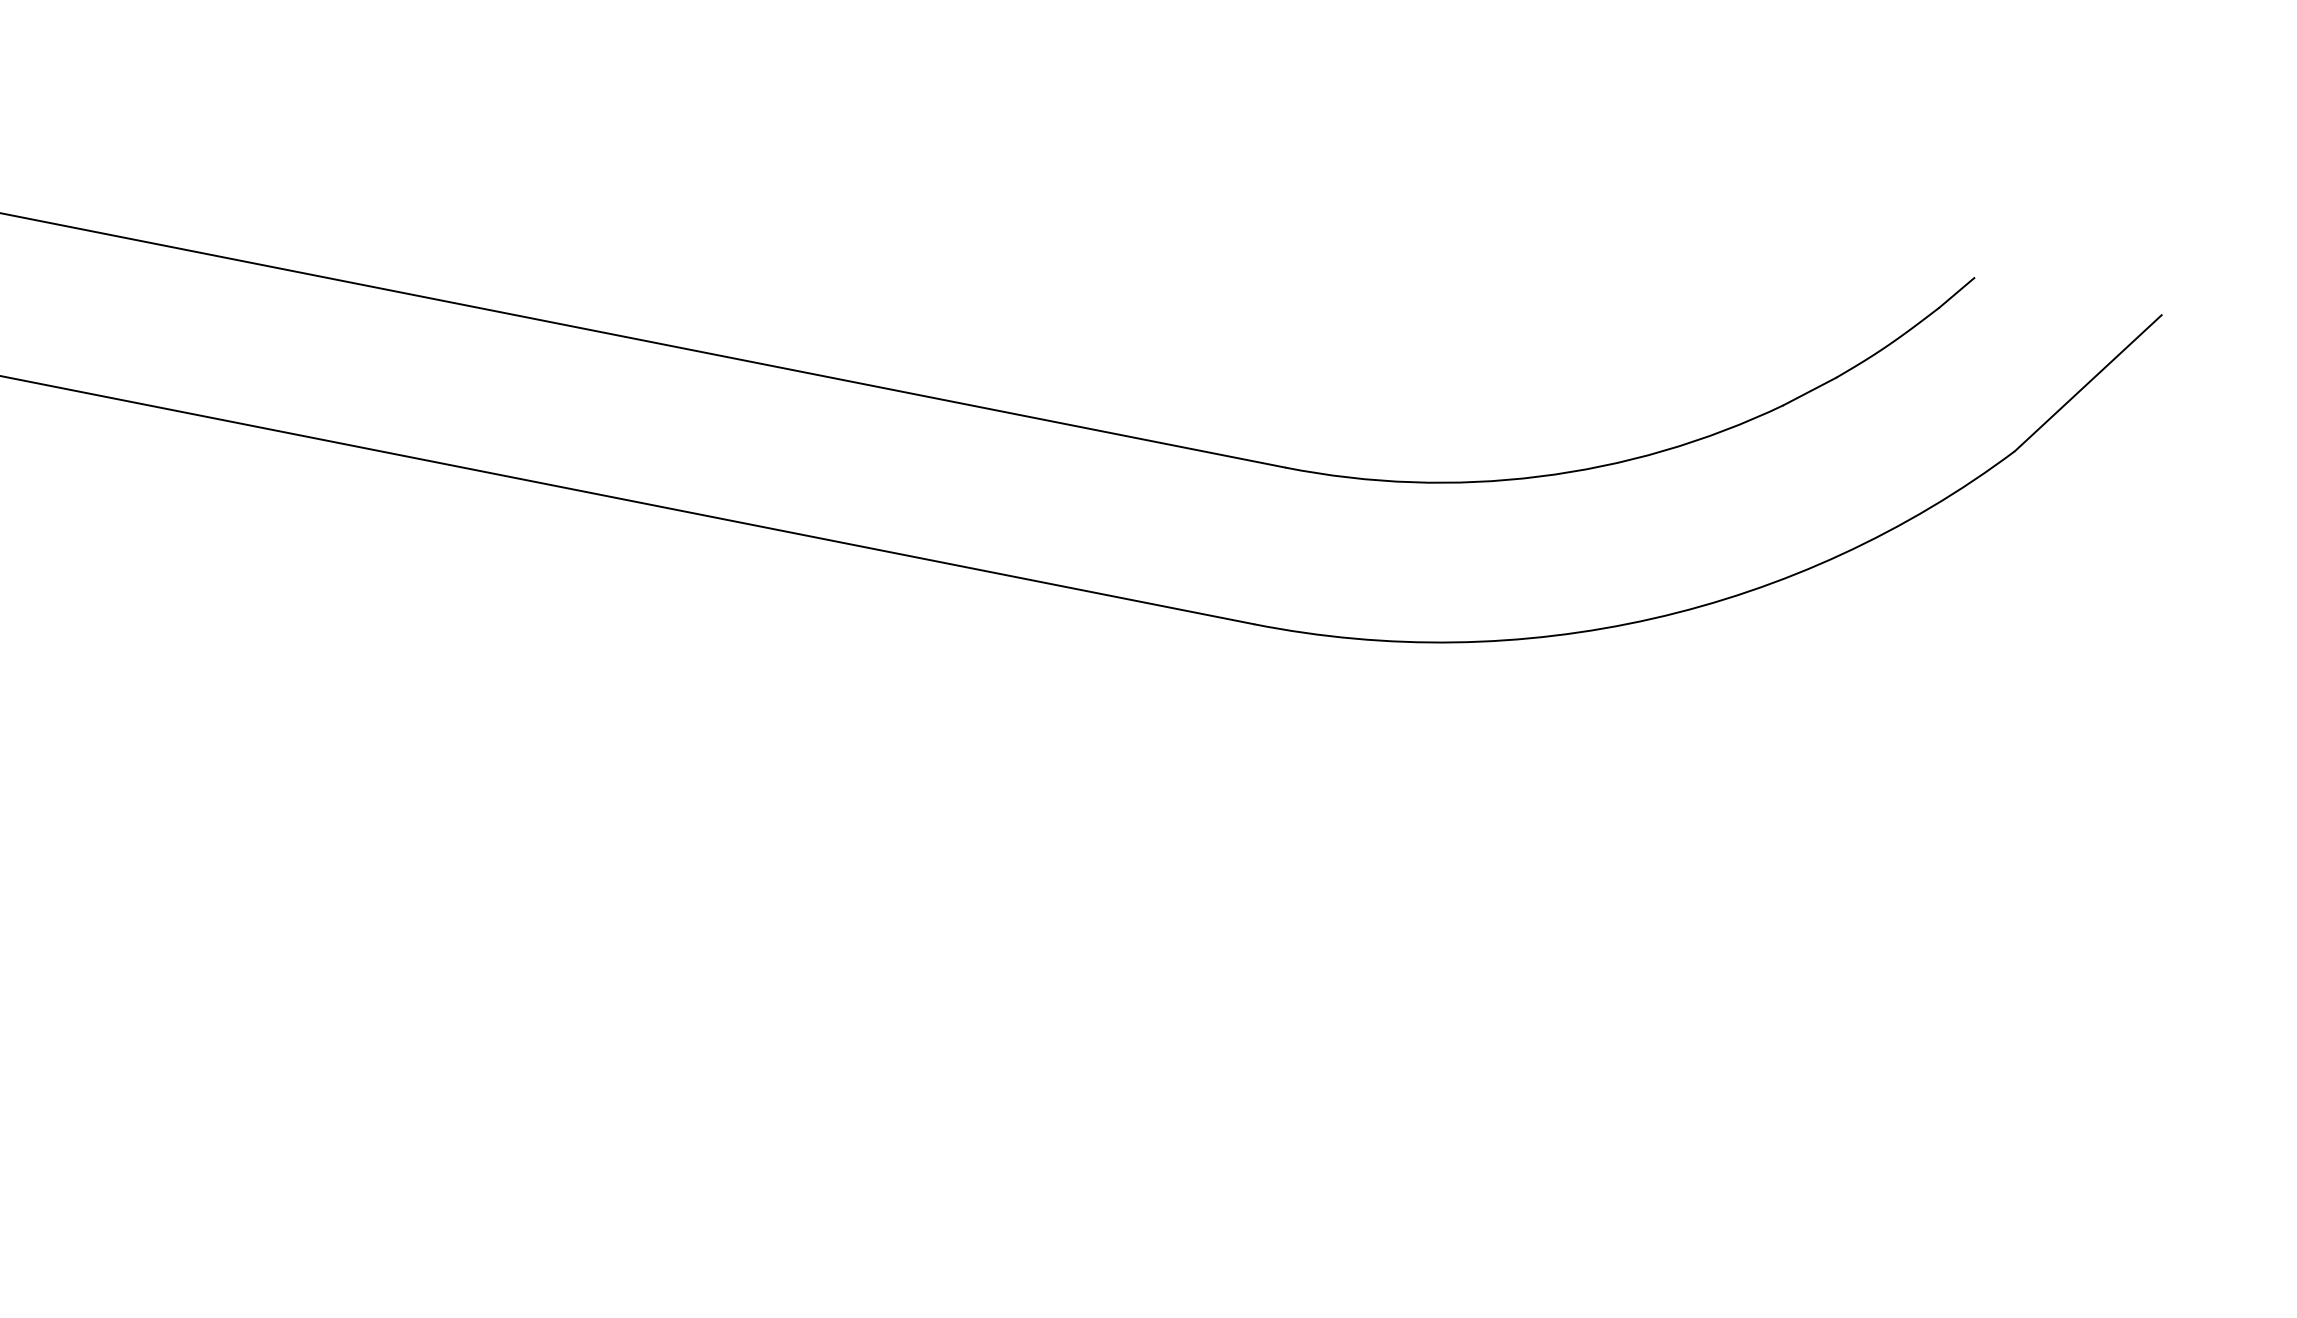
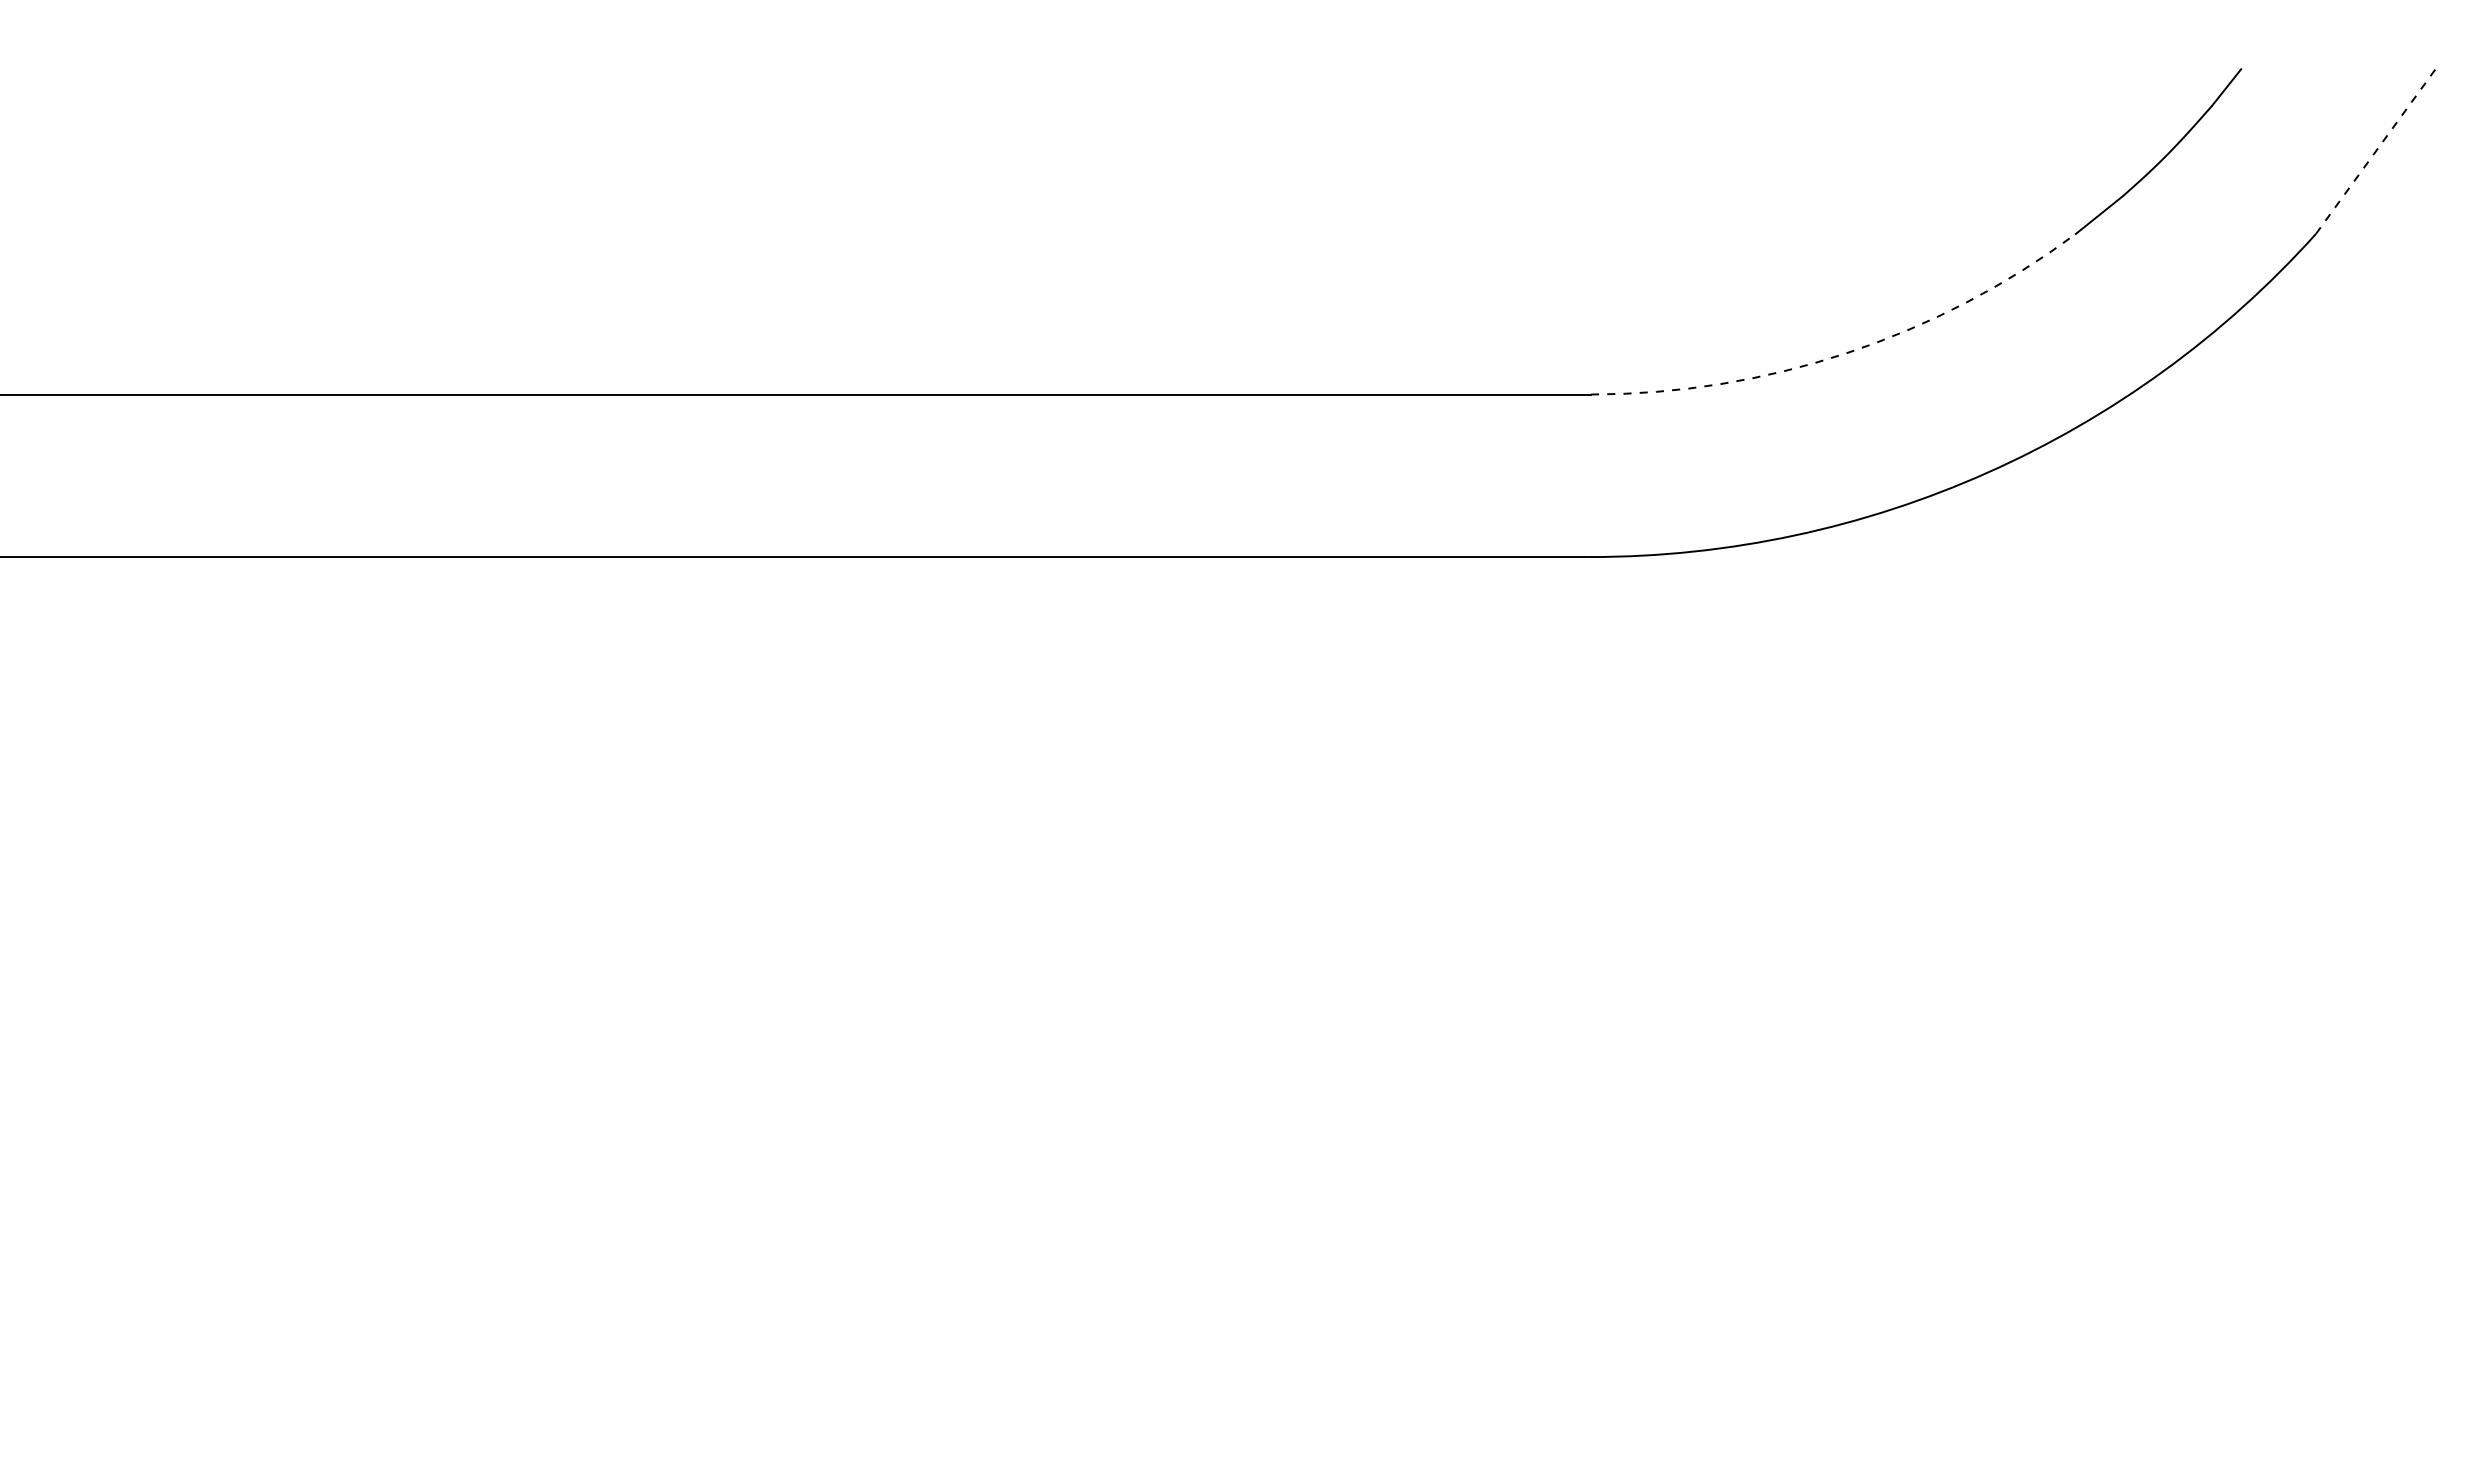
line: (2088, 383) -> (2375, 151), solid -> dashed
arc: (1539, 476) -> (1846, 353), solid -> dashed

